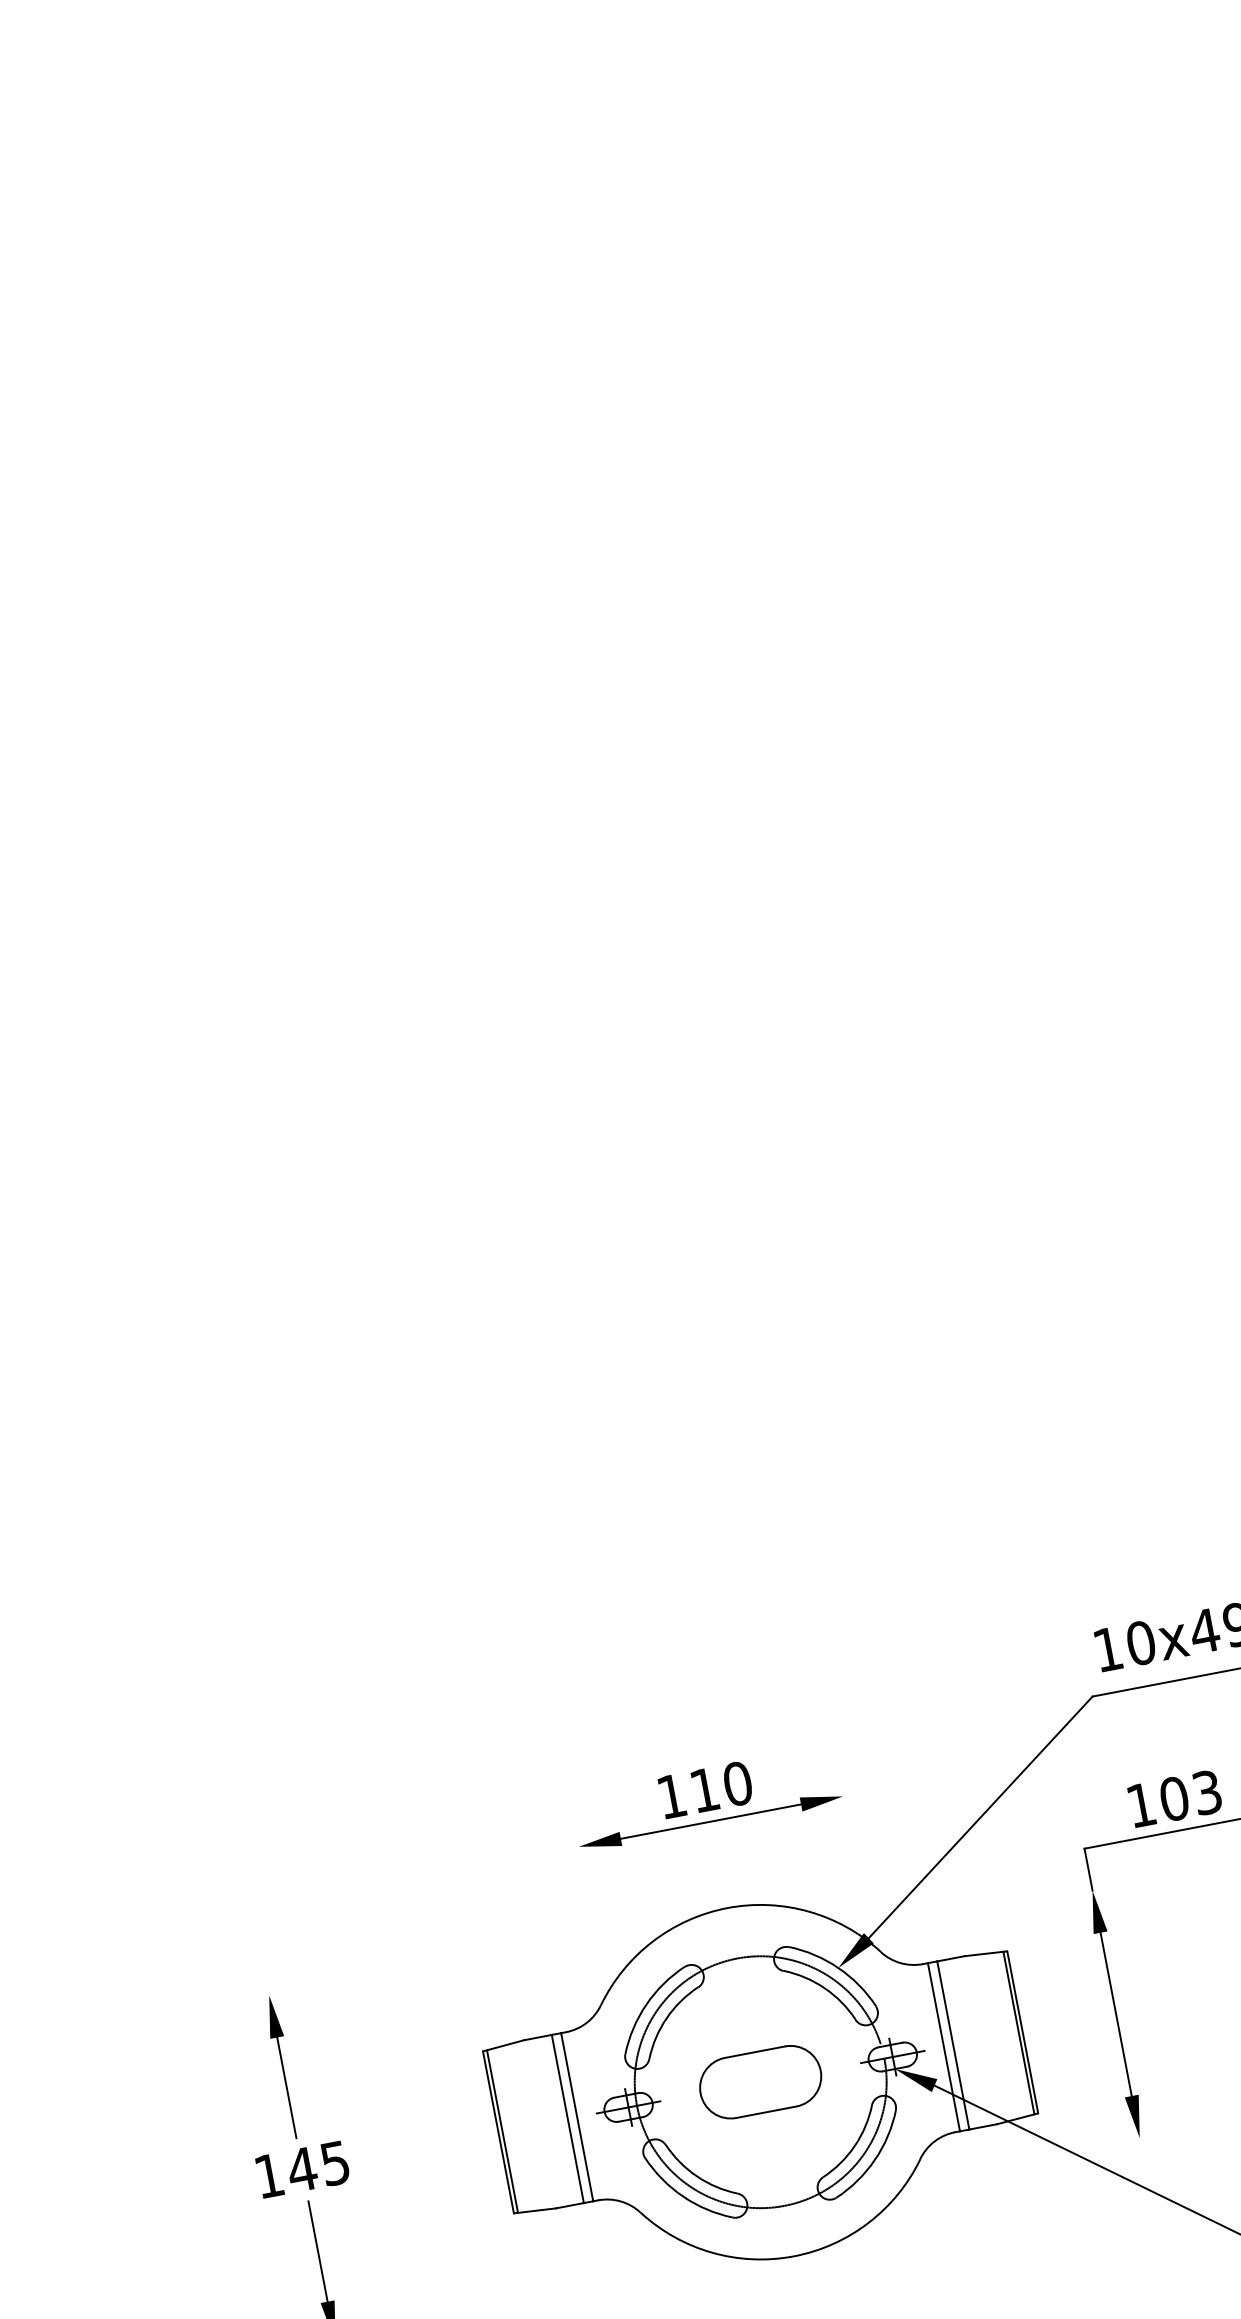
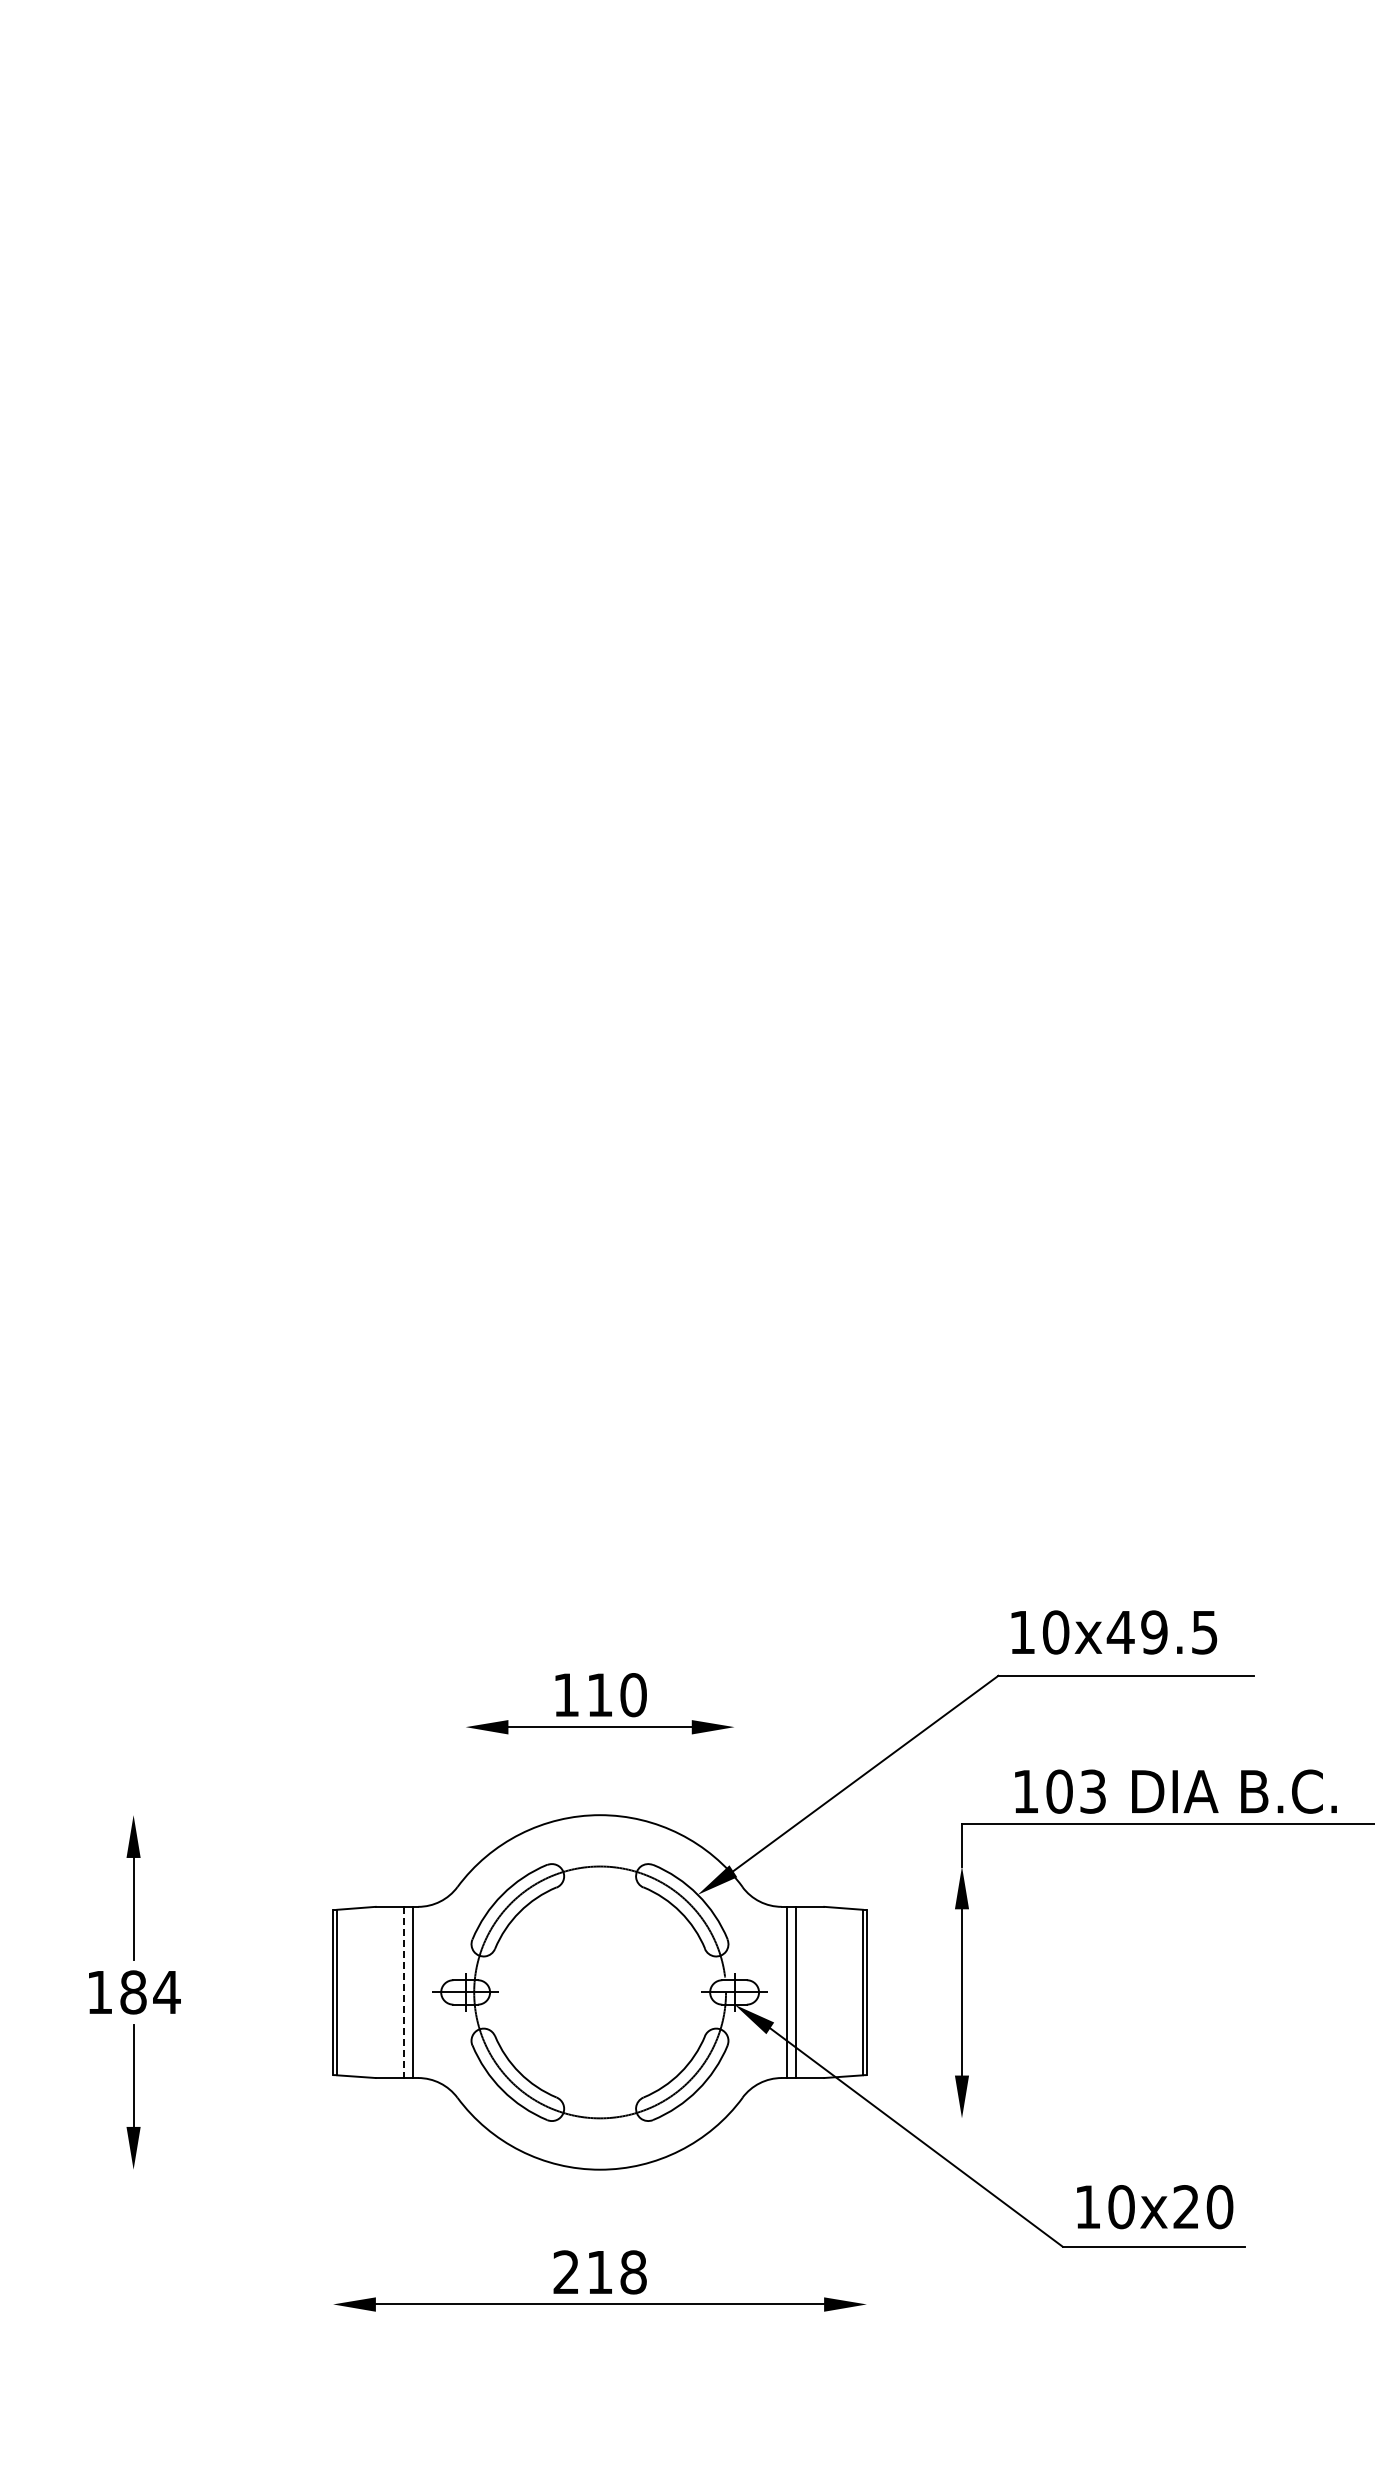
part: (761, 2082) -> (600, 1992), removed
line: (567, 2119) -> (403, 1992), solid -> dashed
text: (318, 2166) -> (149, 1992), 145 -> 184

